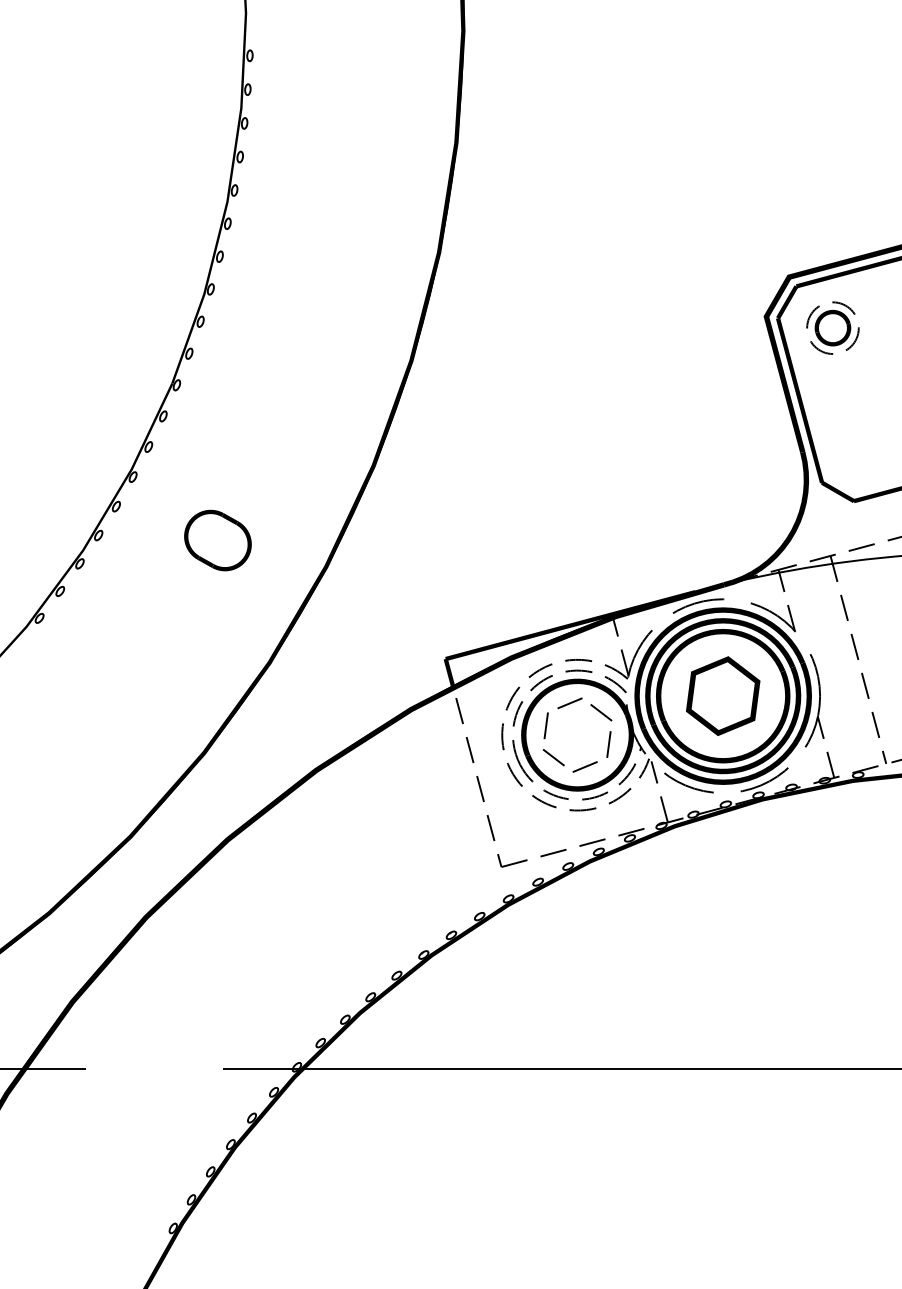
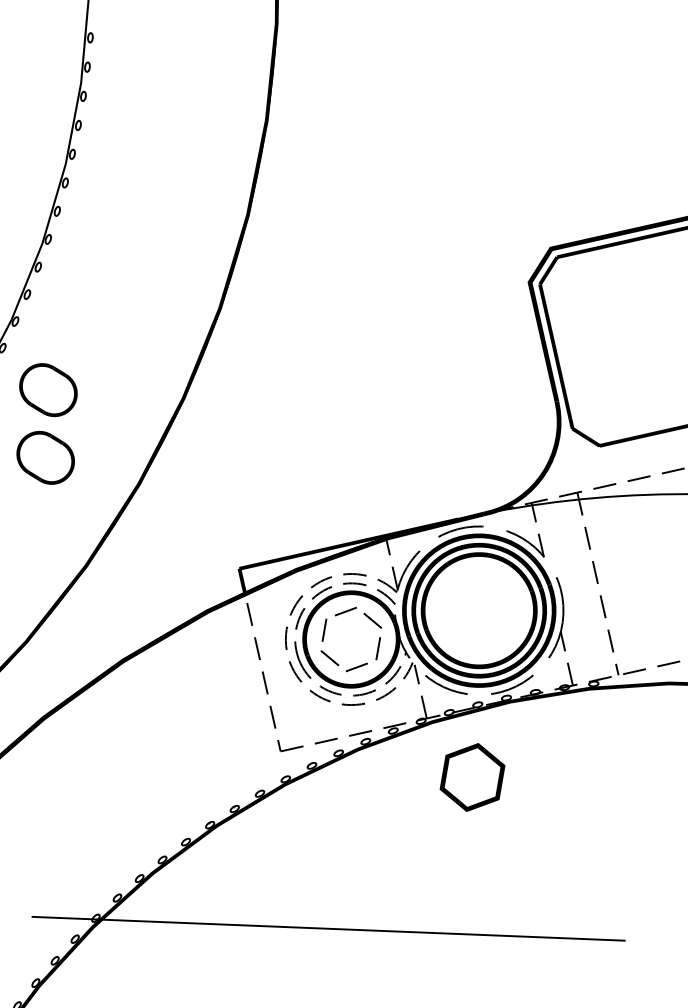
part: (832, 327) -> (587, 294), removed
part: (217, 462) -> (48, 390), added
part: (723, 695) -> (472, 776), moved

